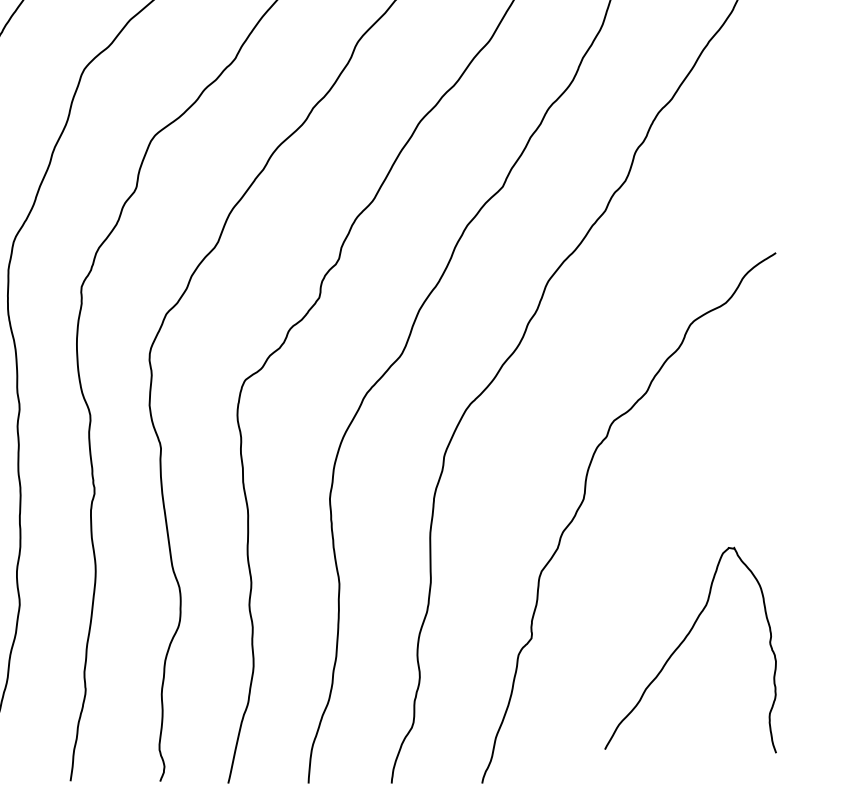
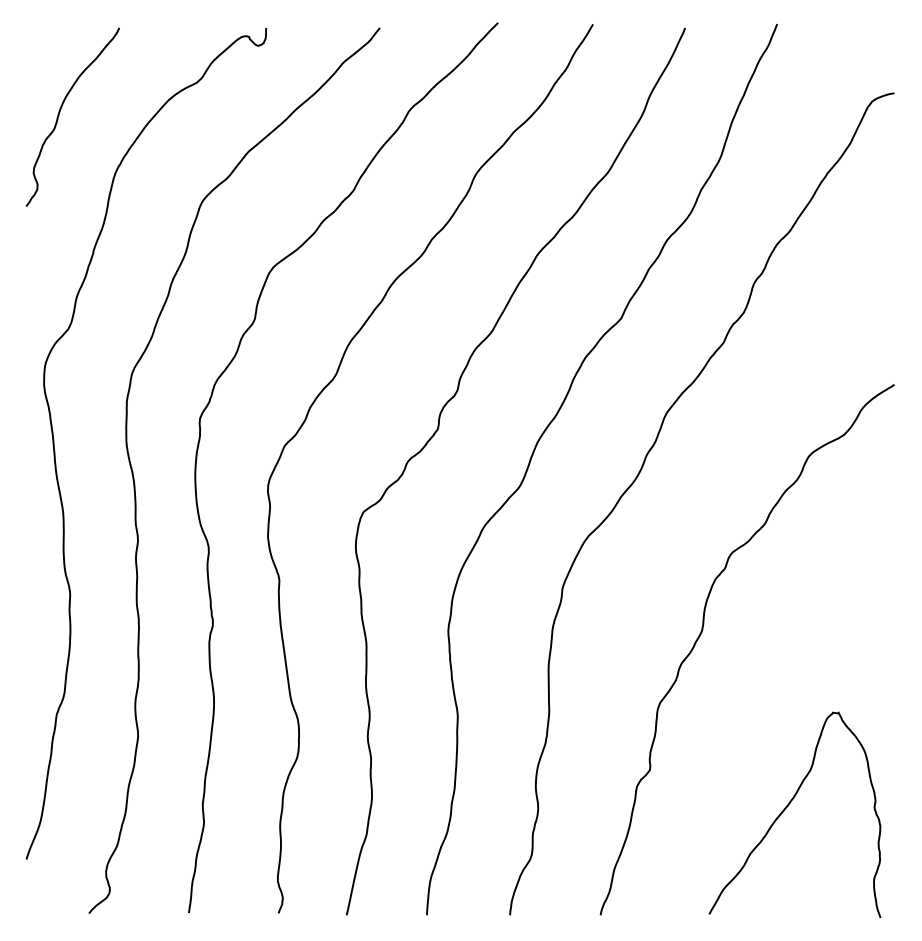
curve: (683, 642) -> (787, 807), moved

